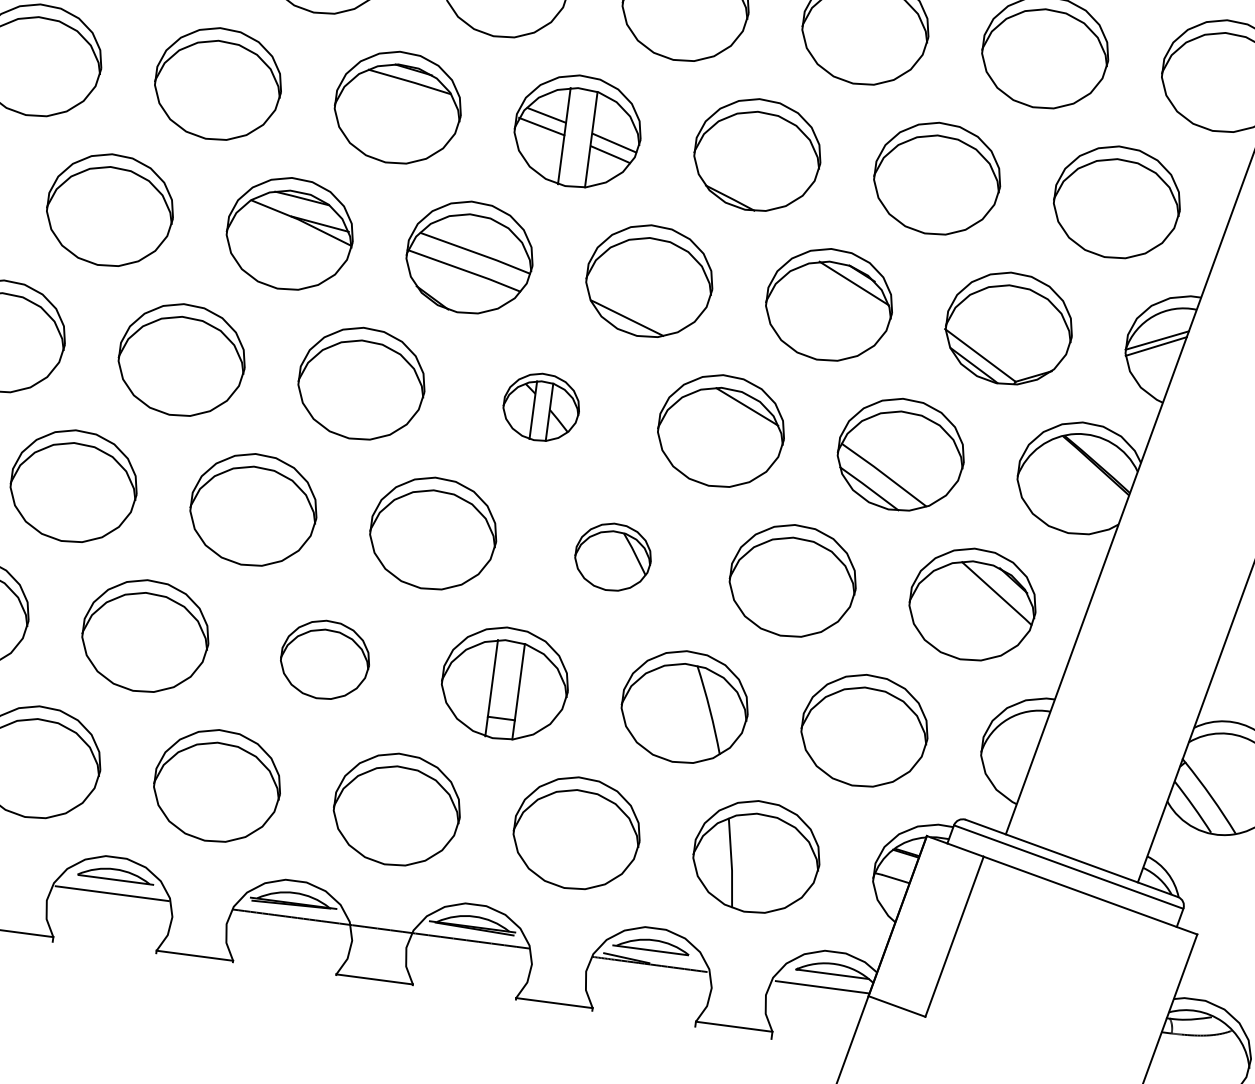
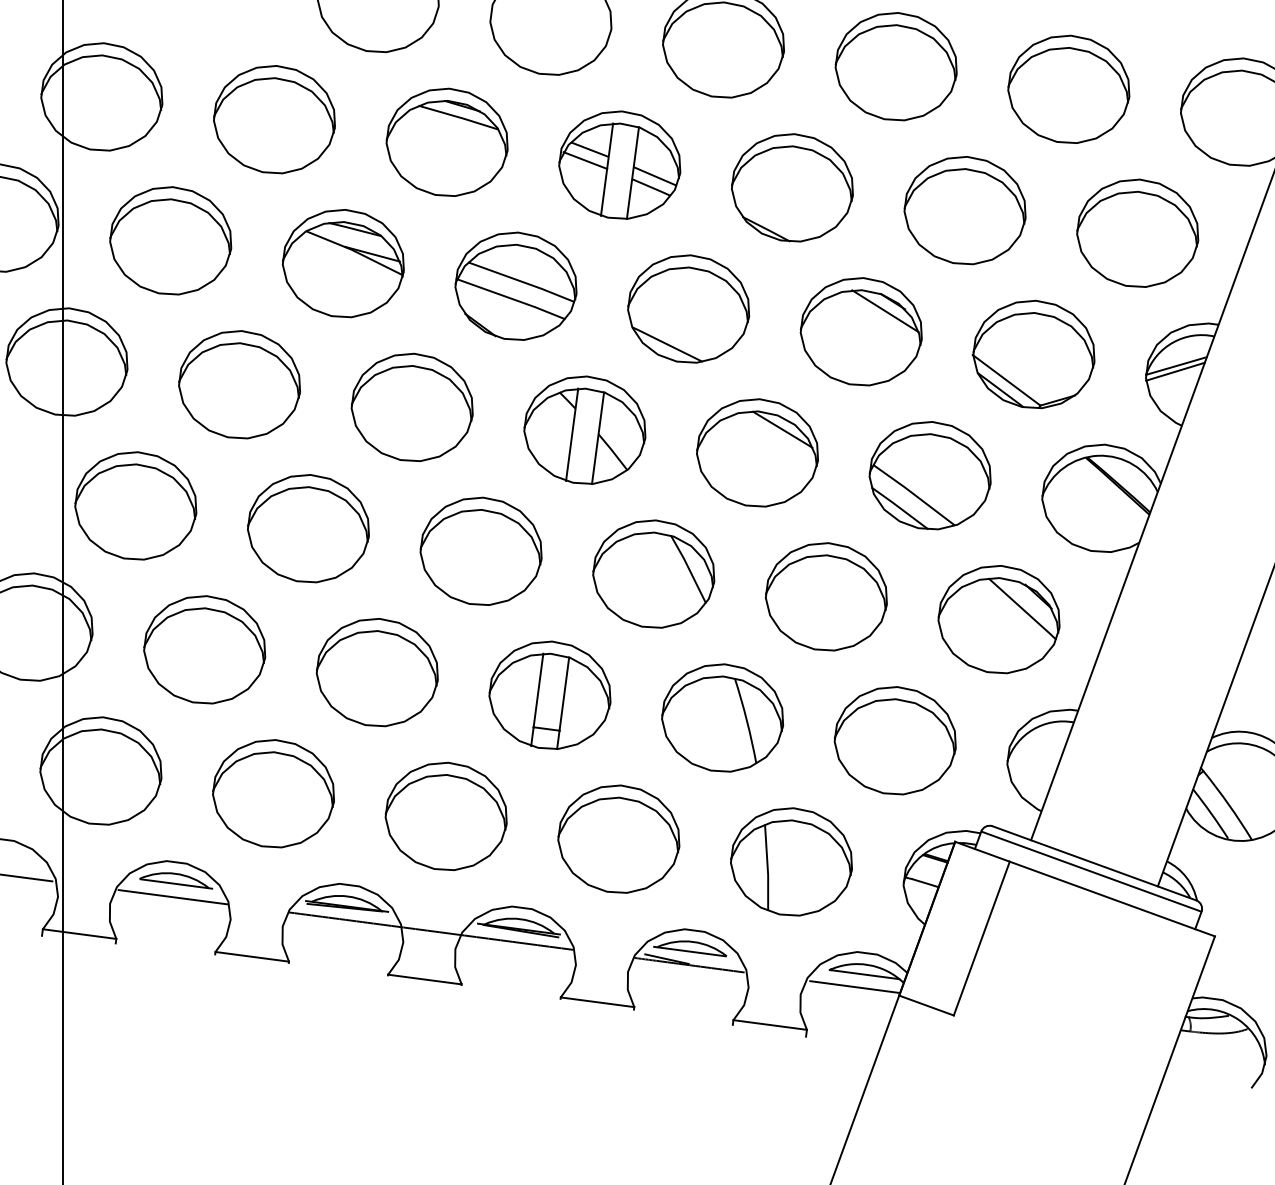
part: (540, 406) -> (584, 429), size x1.67
part: (612, 556) -> (653, 573), size x1.67
part: (324, 659) -> (376, 672), size x1.43

